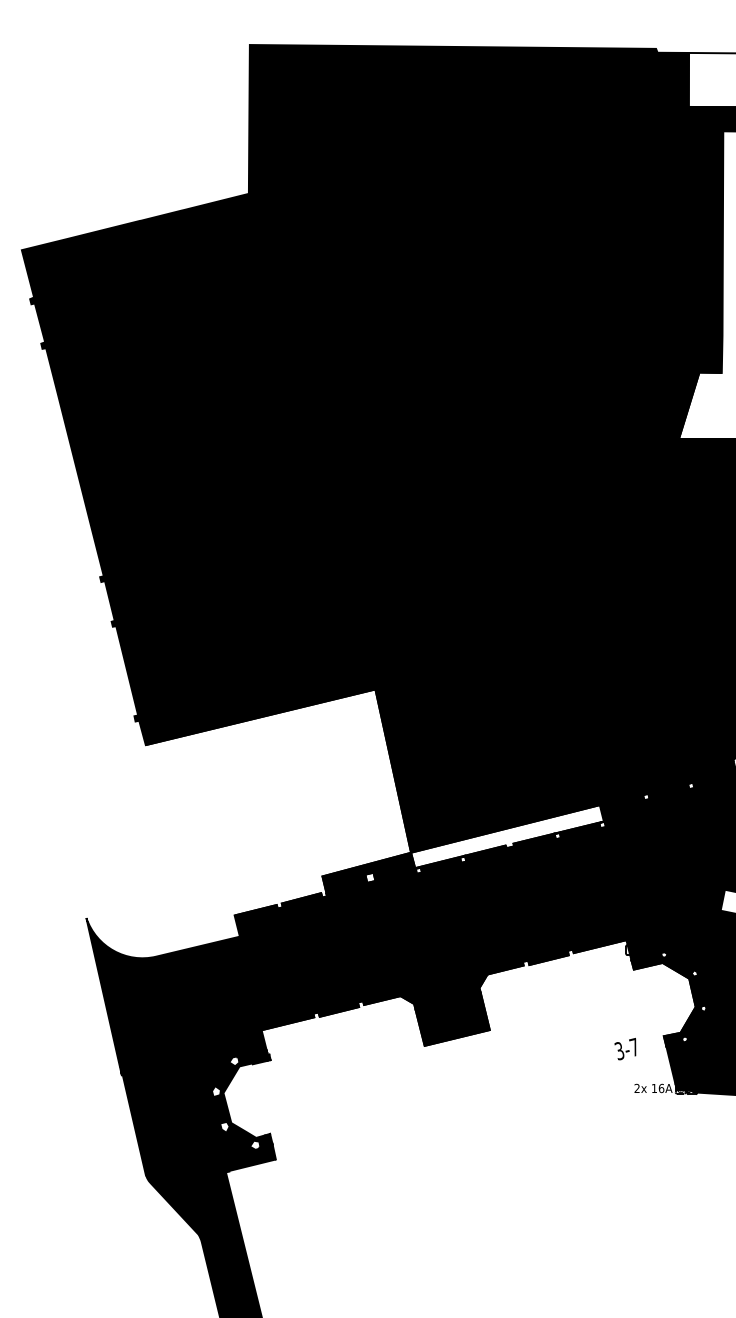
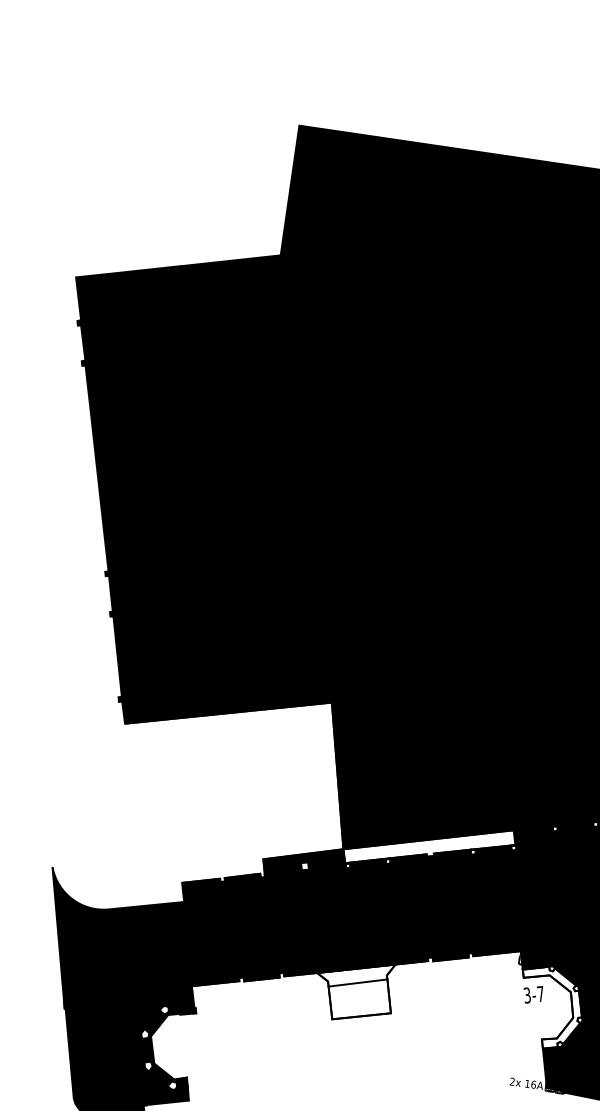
fill: (668, 999) -> (550, 1007), removed
fill: (444, 1009) -> (353, 989), removed
text: (625, 1049) -> (532, 994), moved

